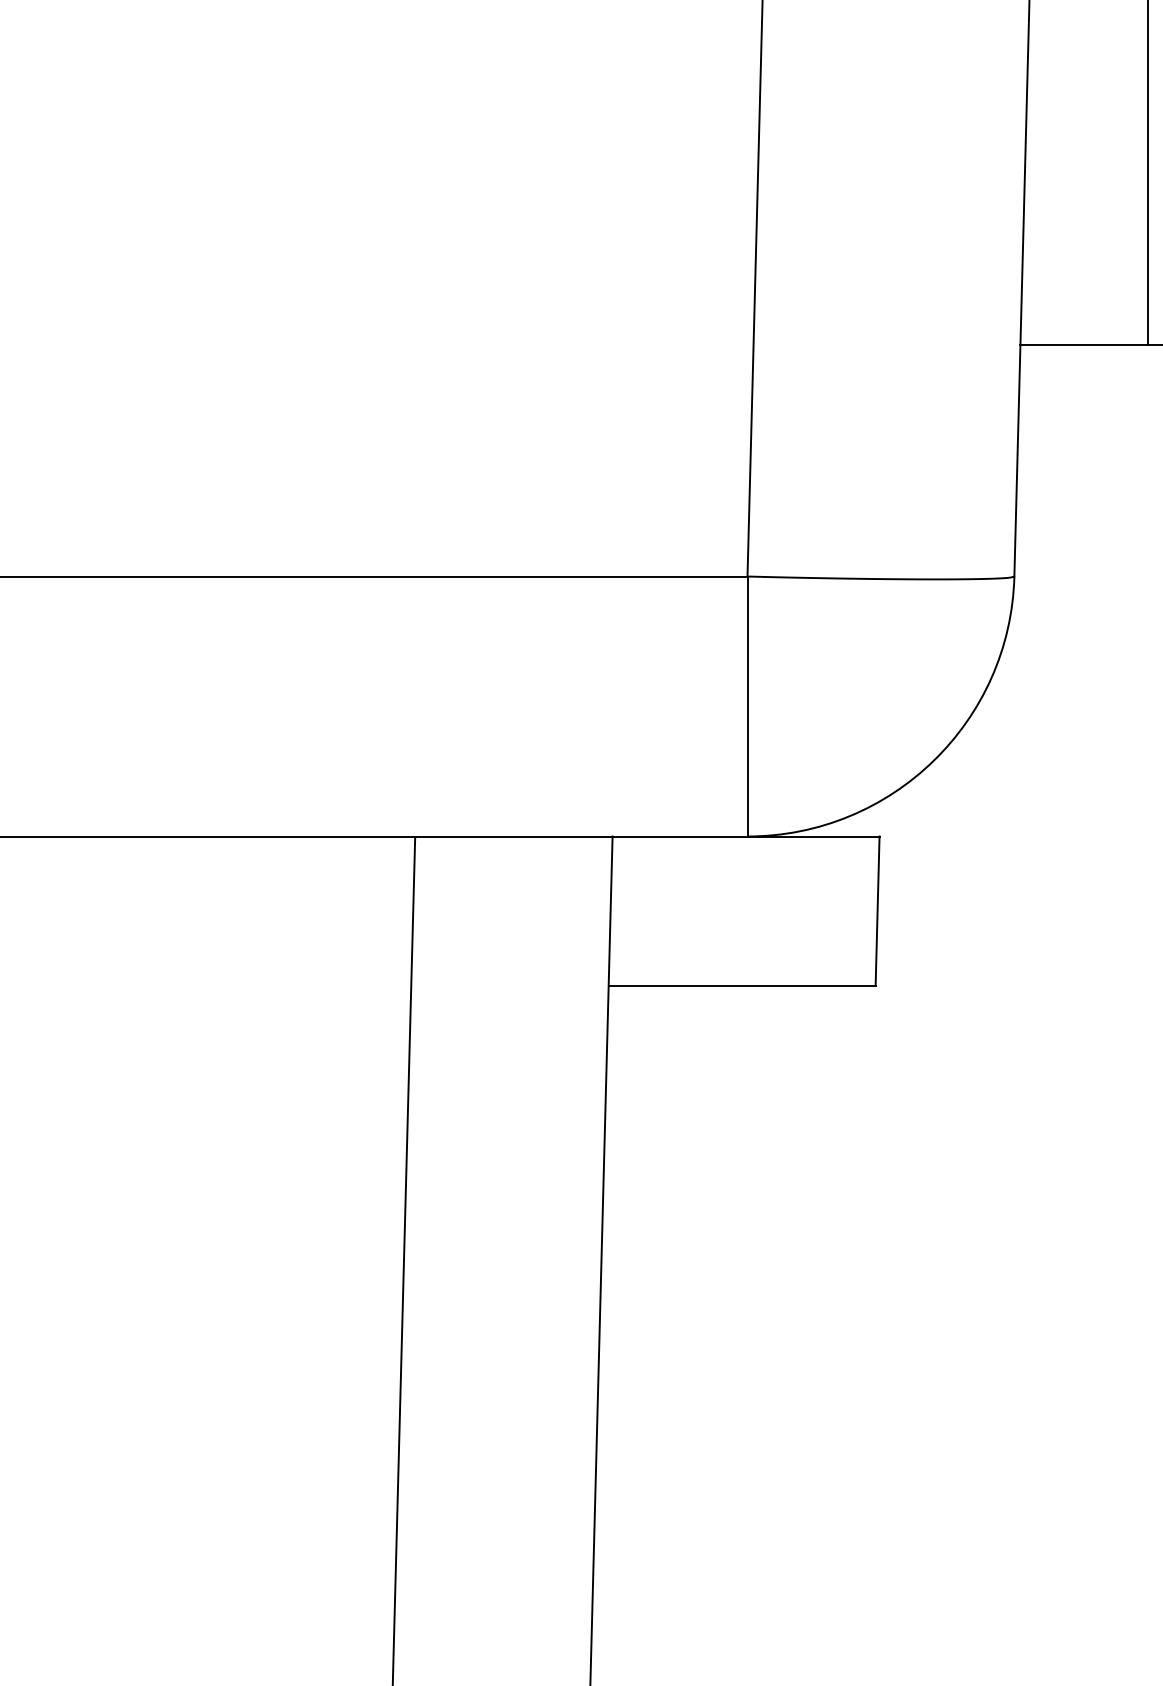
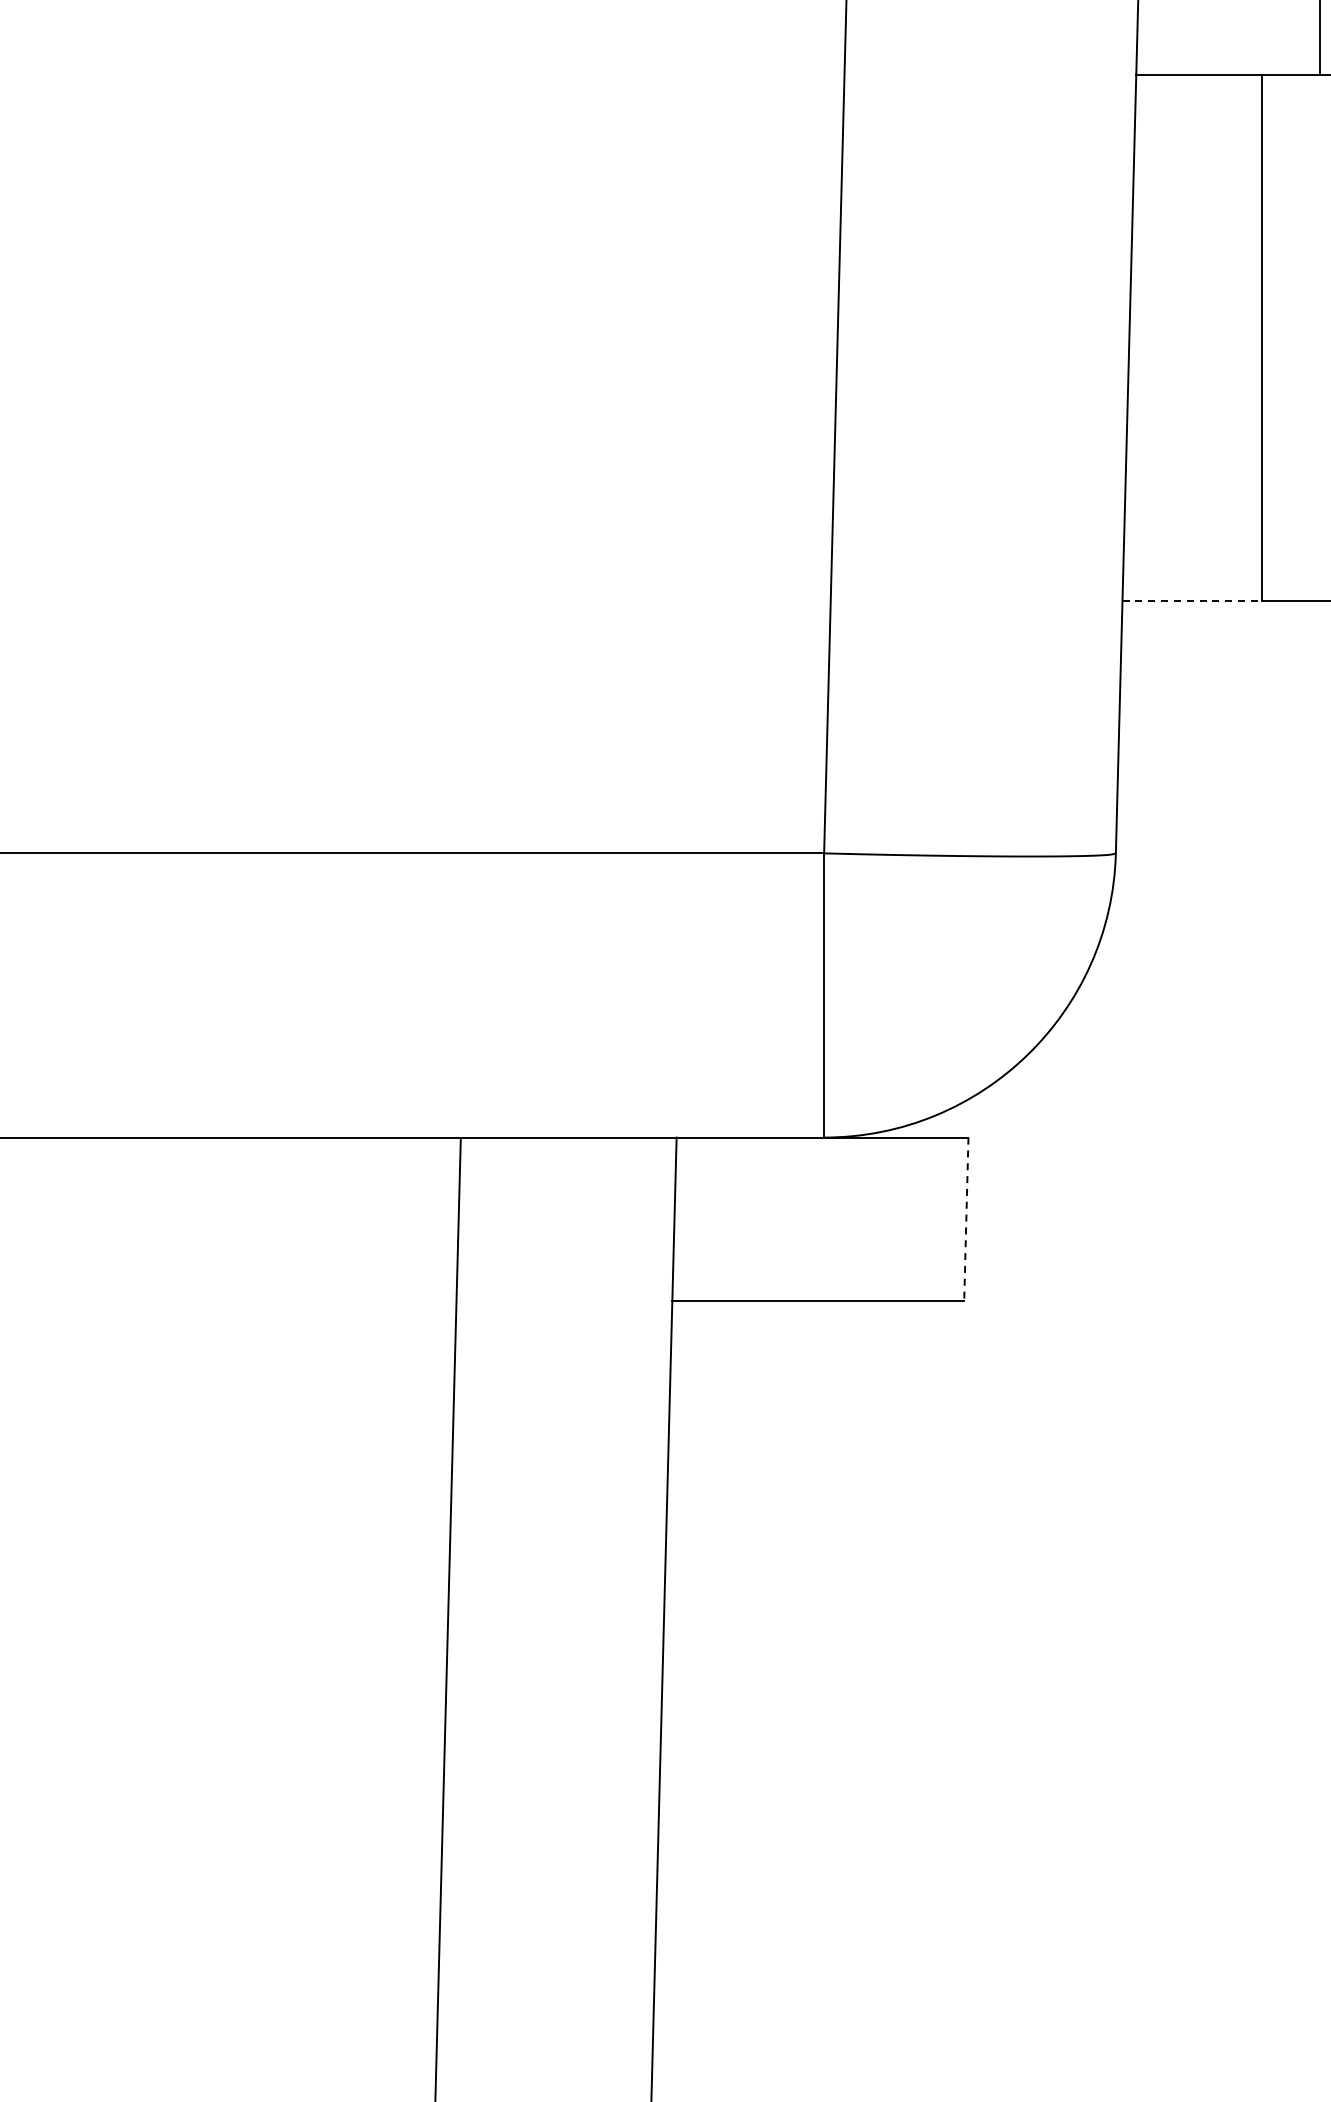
line: (1084, 345) -> (1192, 600), solid -> dashed
line: (877, 911) -> (966, 1219), solid -> dashed

